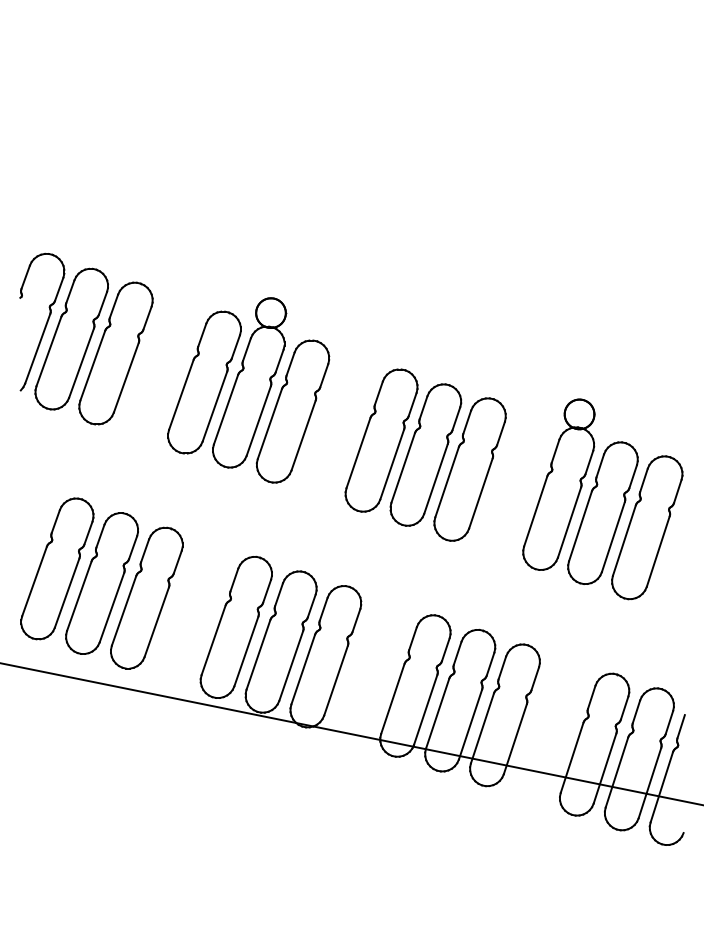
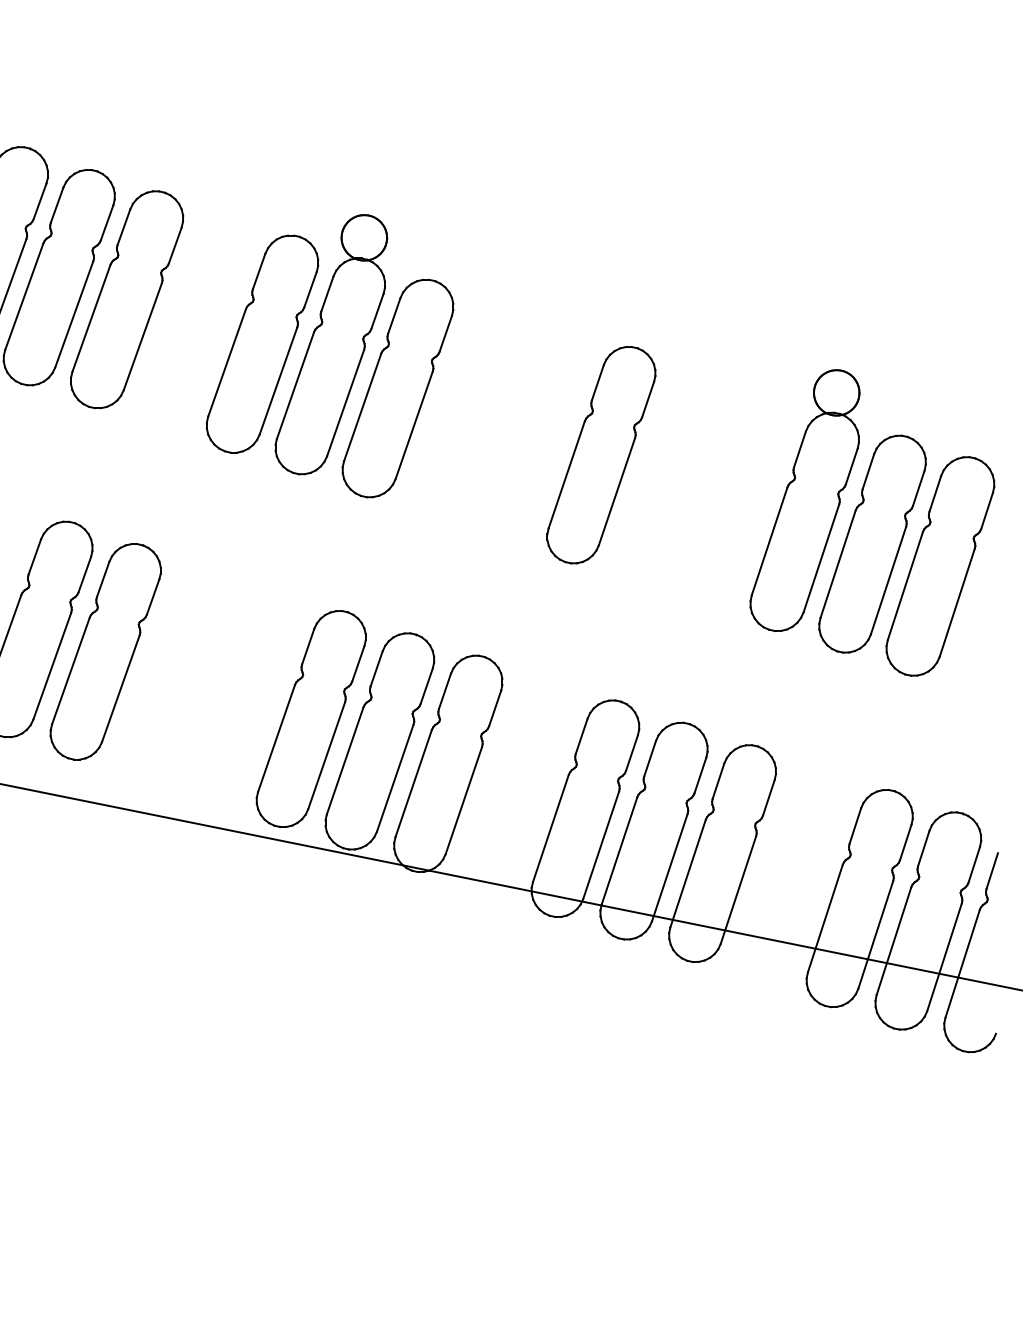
part: (381, 440) -> (533, 432), removed
part: (469, 469) -> (668, 477), removed
part: (146, 597) -> (173, 673), removed

